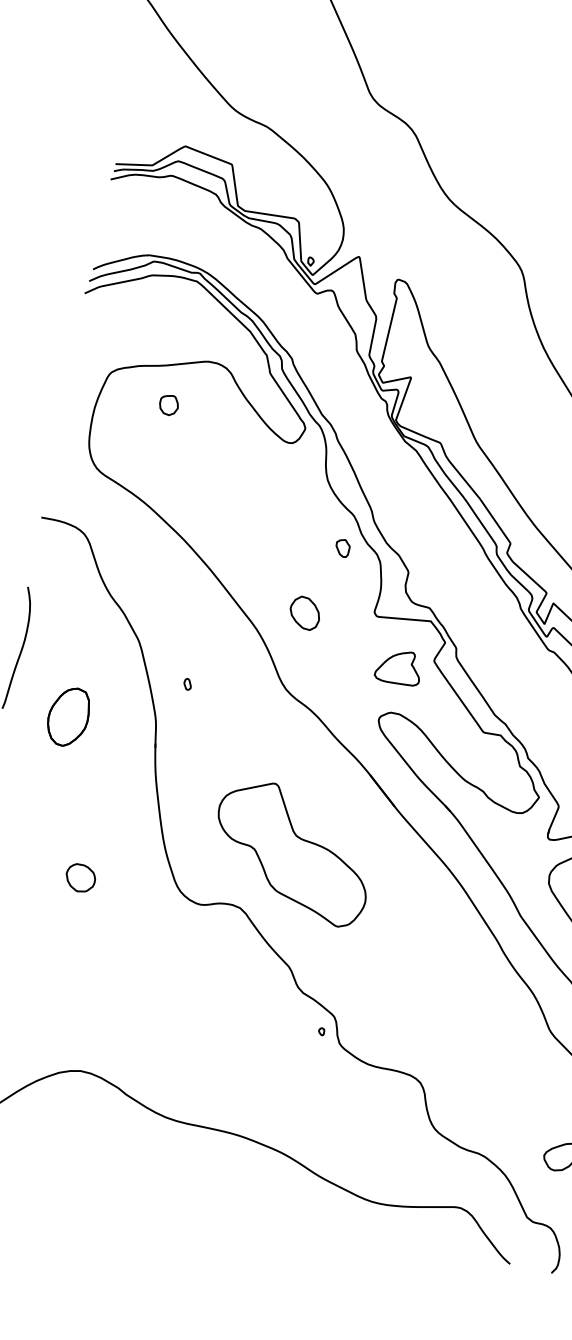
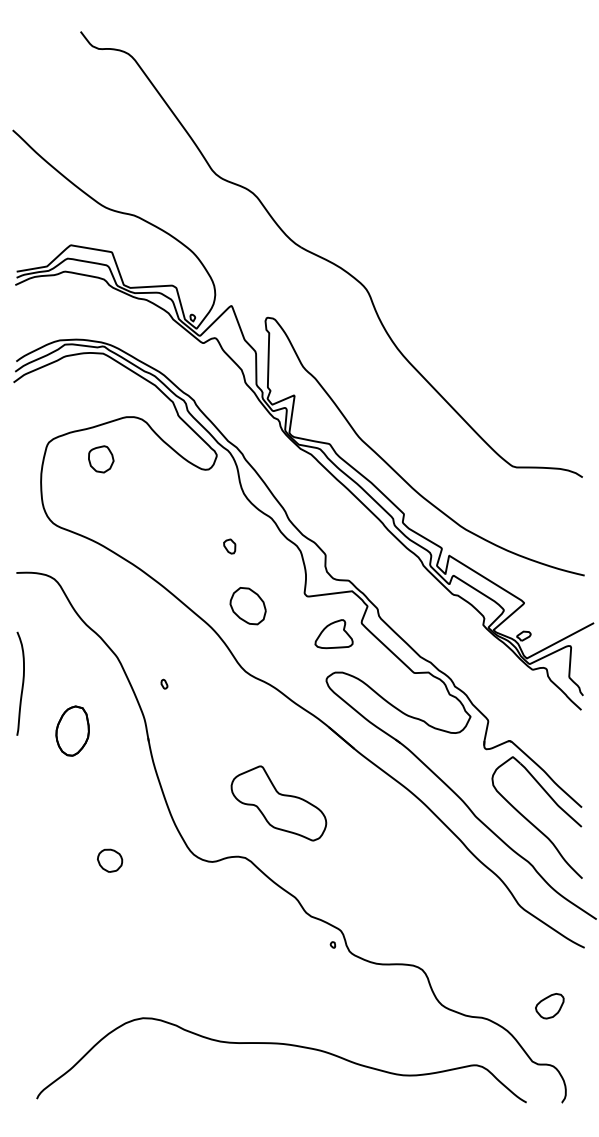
part: (168, 405) -> (101, 459), size x1.6
part: (342, 548) -> (229, 546), moved
part: (304, 612) -> (247, 605), size x1.4
part: (292, 852) -> (278, 803), size x0.7

